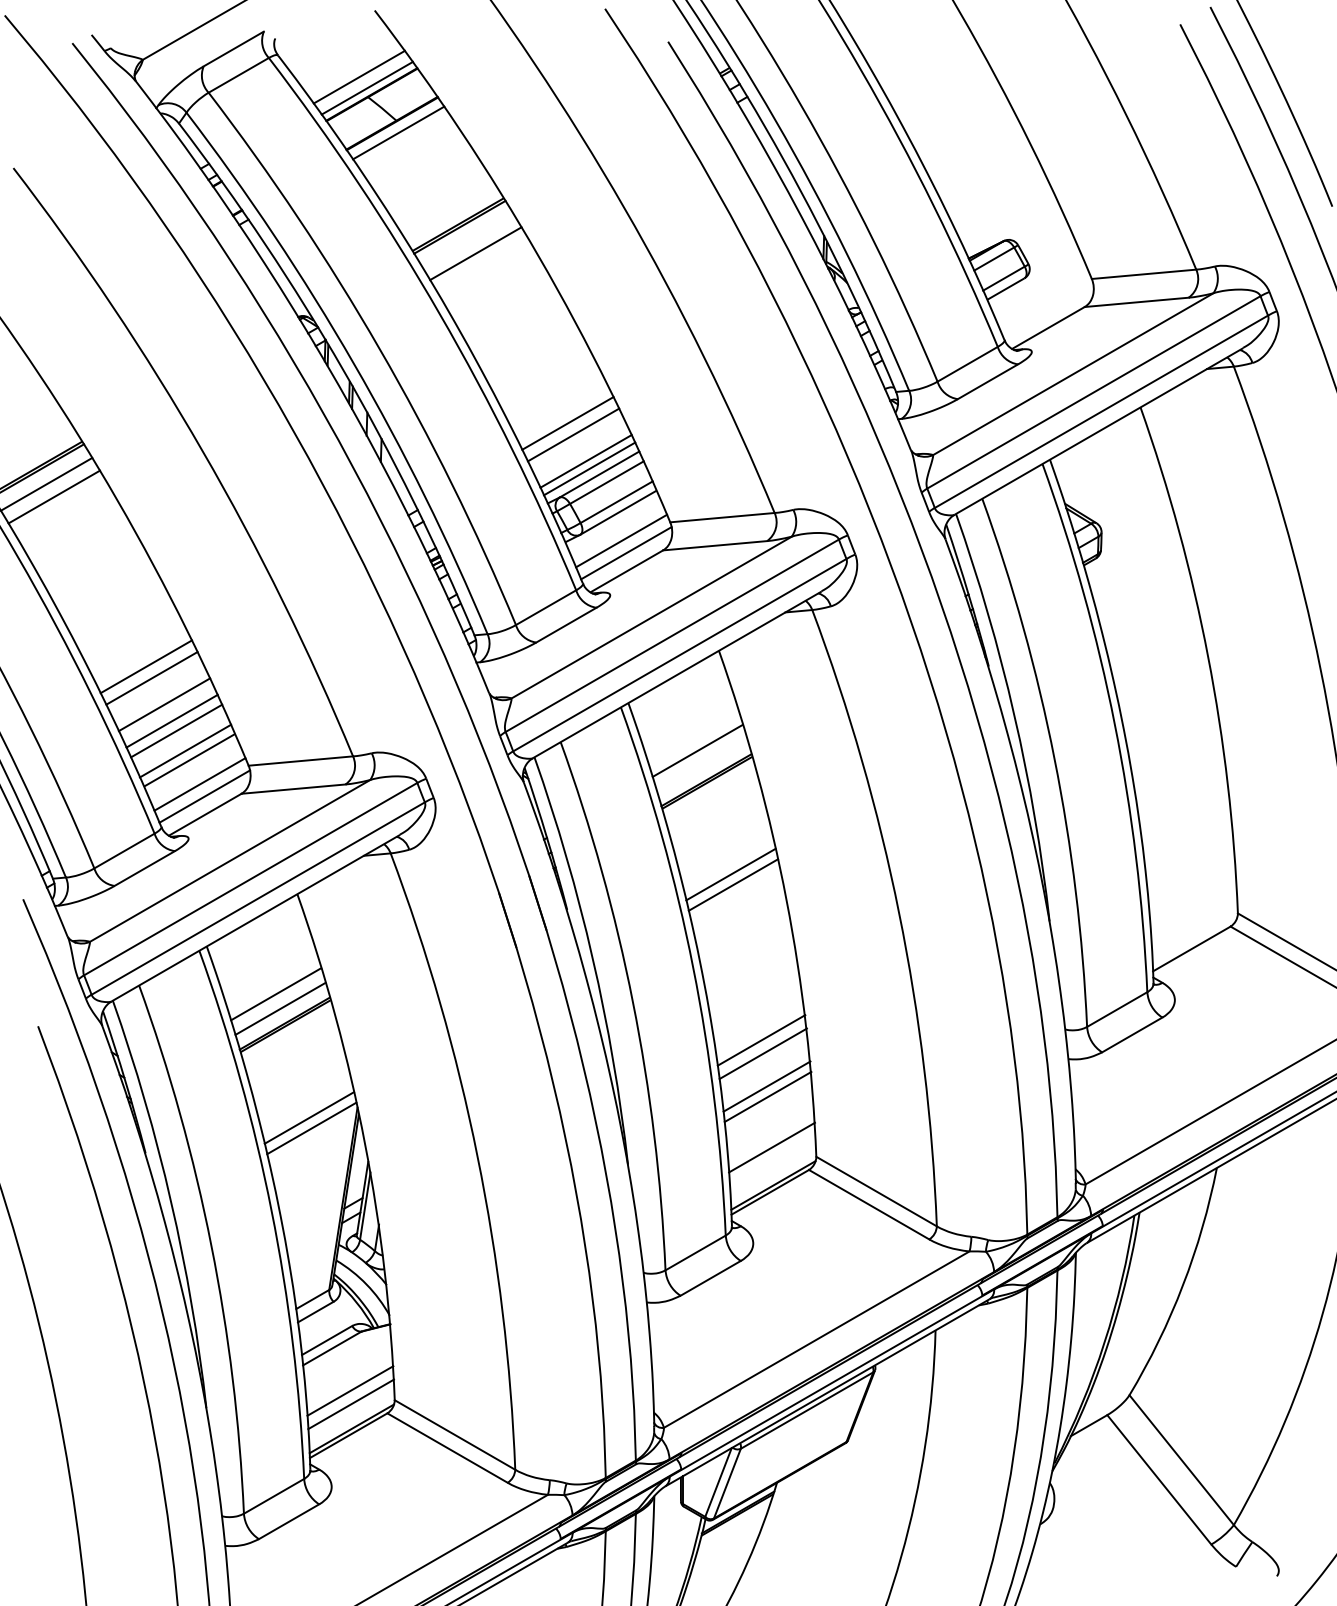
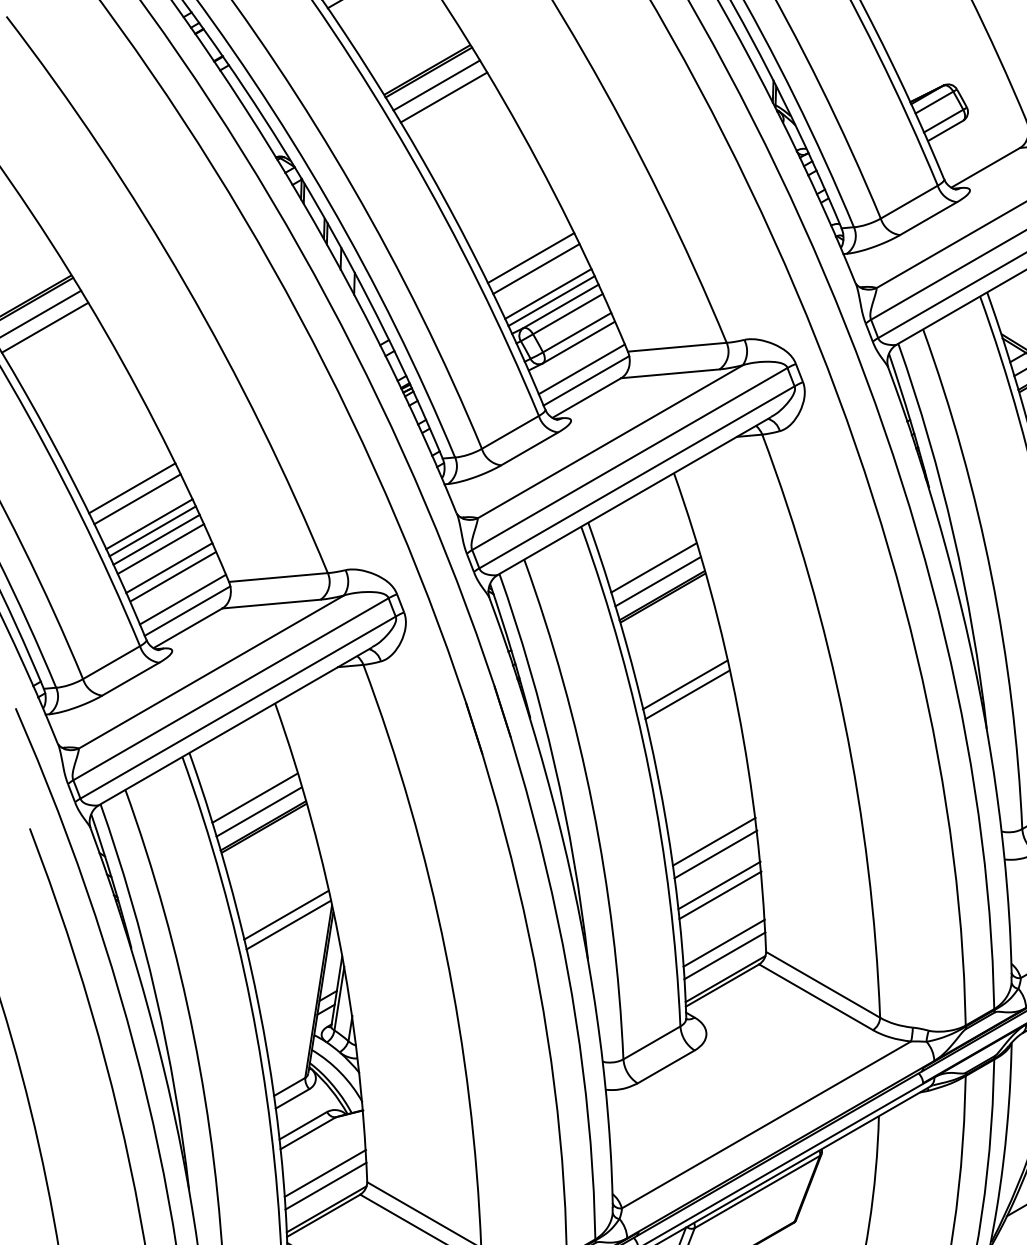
line: (467, 240) -> (436, 85), added
line: (167, 711) -> (152, 530), added
line: (702, 765) -> (658, 581), added
line: (772, 1160) -> (724, 955), added

